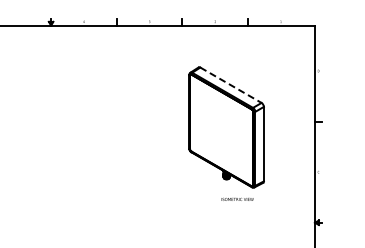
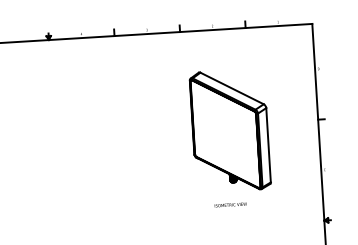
line: (231, 85) -> (232, 88), dashed -> solid
text: (237, 198) -> (230, 204), moved

